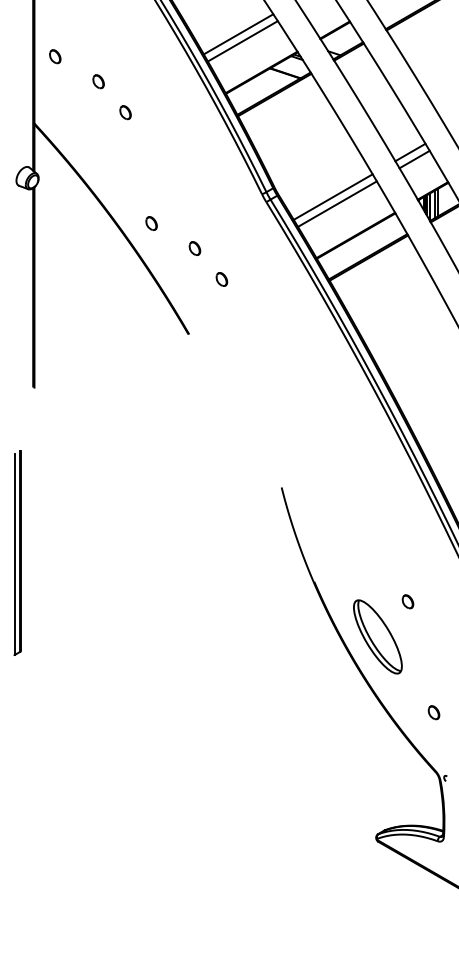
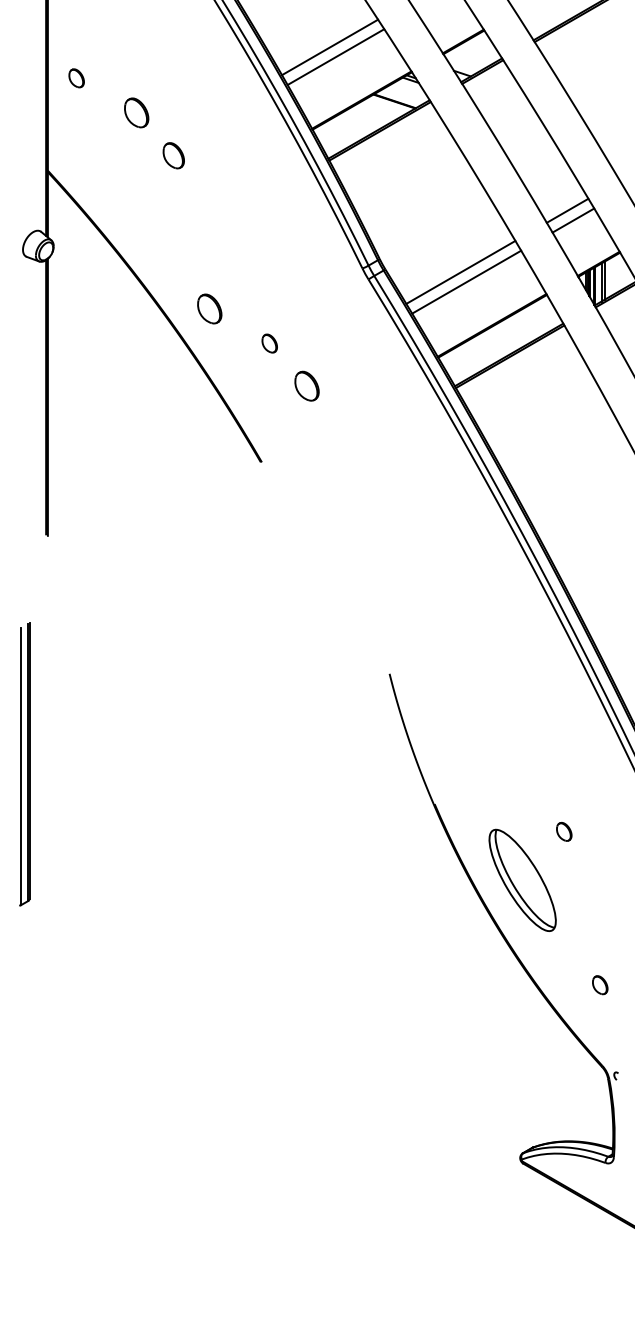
part: (98, 81) -> (136, 112), size x1.6
part: (125, 112) -> (173, 155), size x1.4
part: (151, 223) -> (209, 308), size x1.6
part: (221, 279) -> (306, 386), size x1.6

